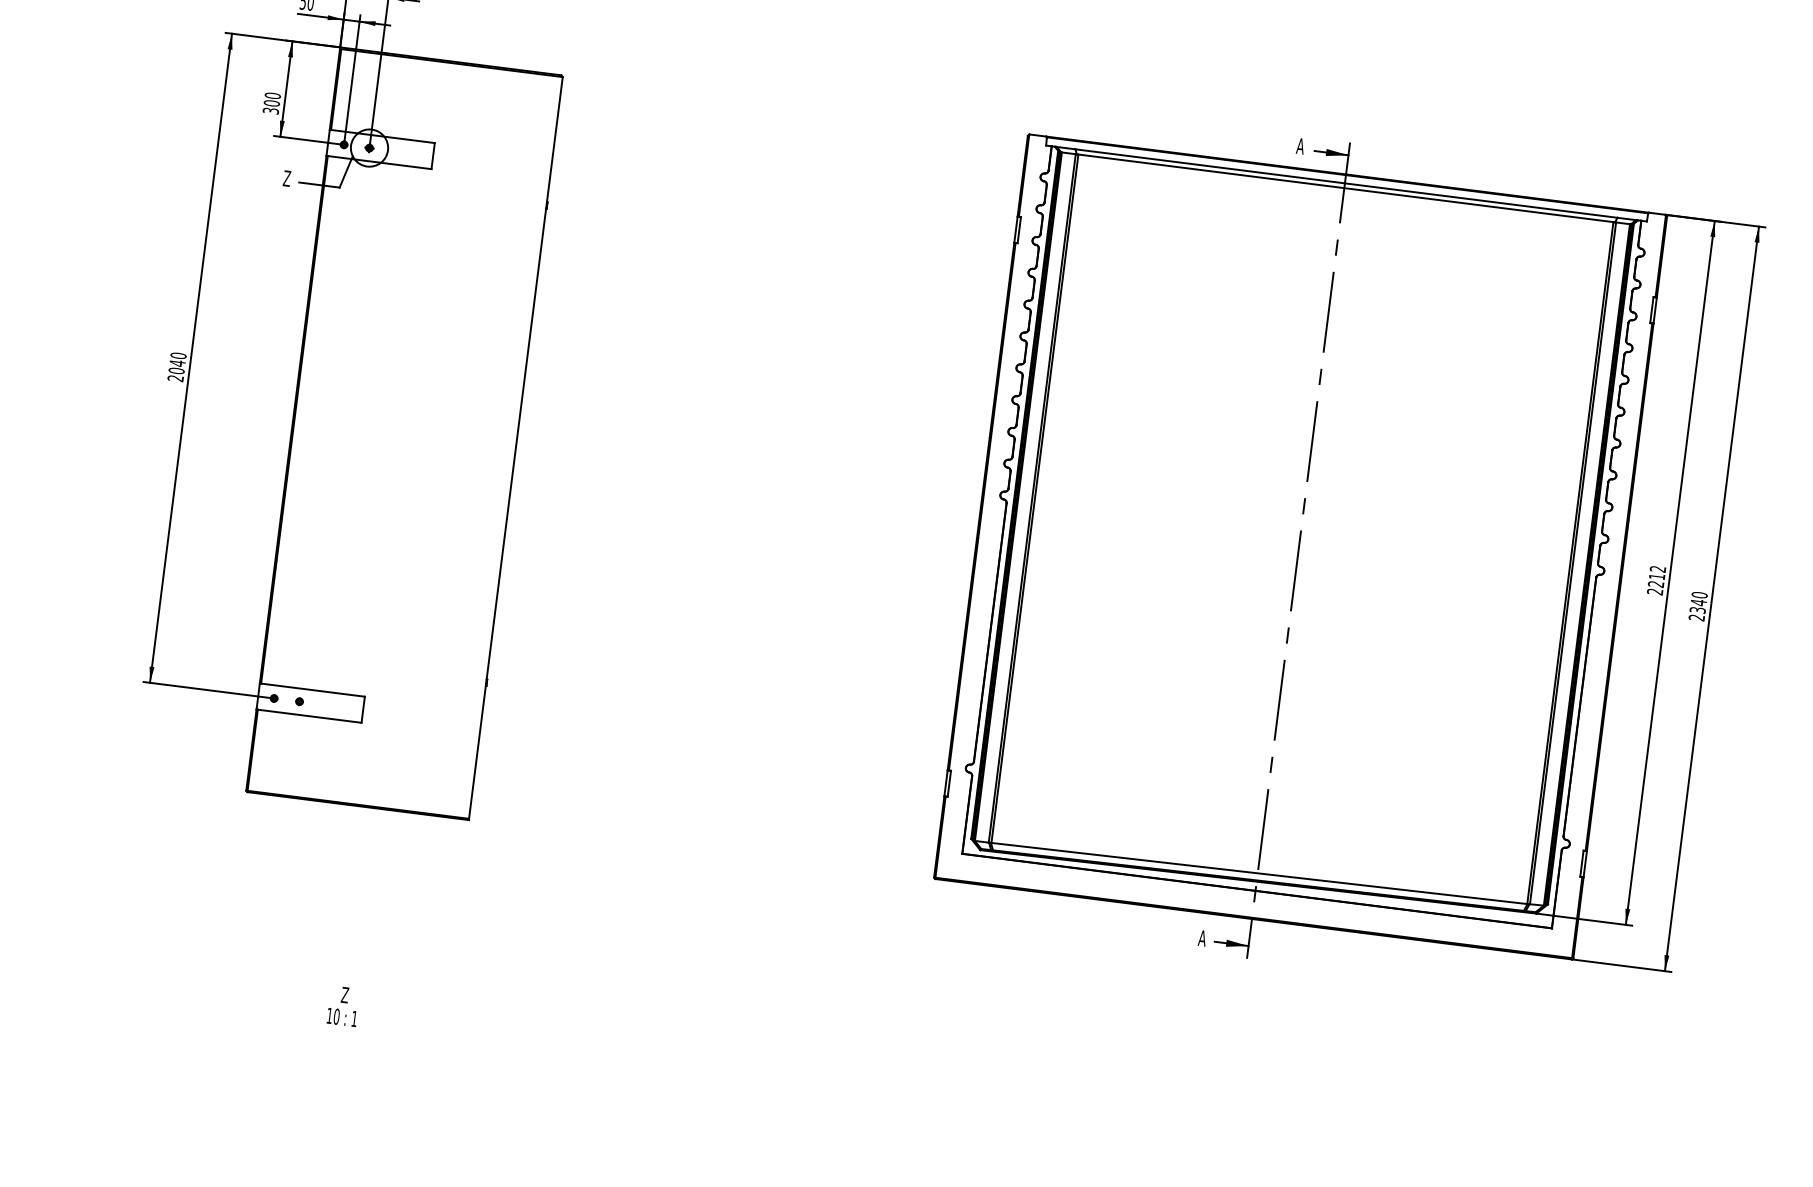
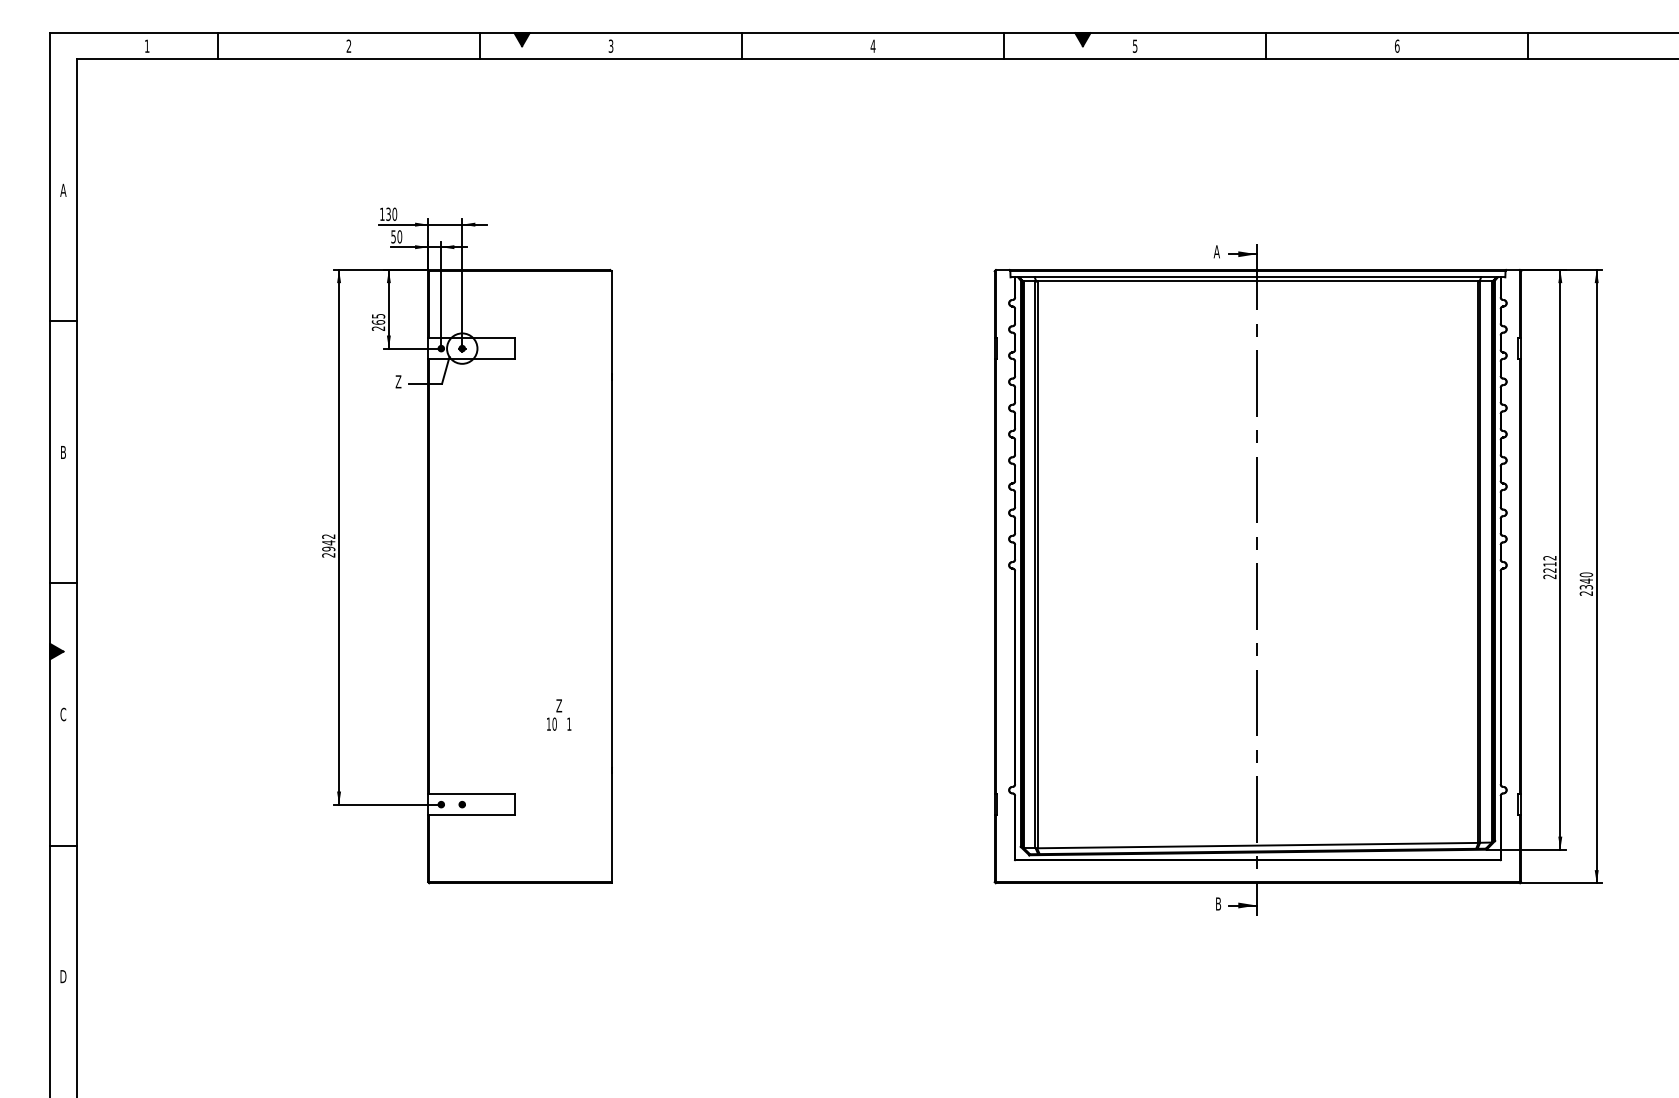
text: (271, 102) -> (378, 321), 300 -> 265
text: (177, 362) -> (328, 542), 2040 -> 2942
text: (1202, 937) -> (1218, 903), A -> B
text: (344, 1005) -> (559, 714), moved

